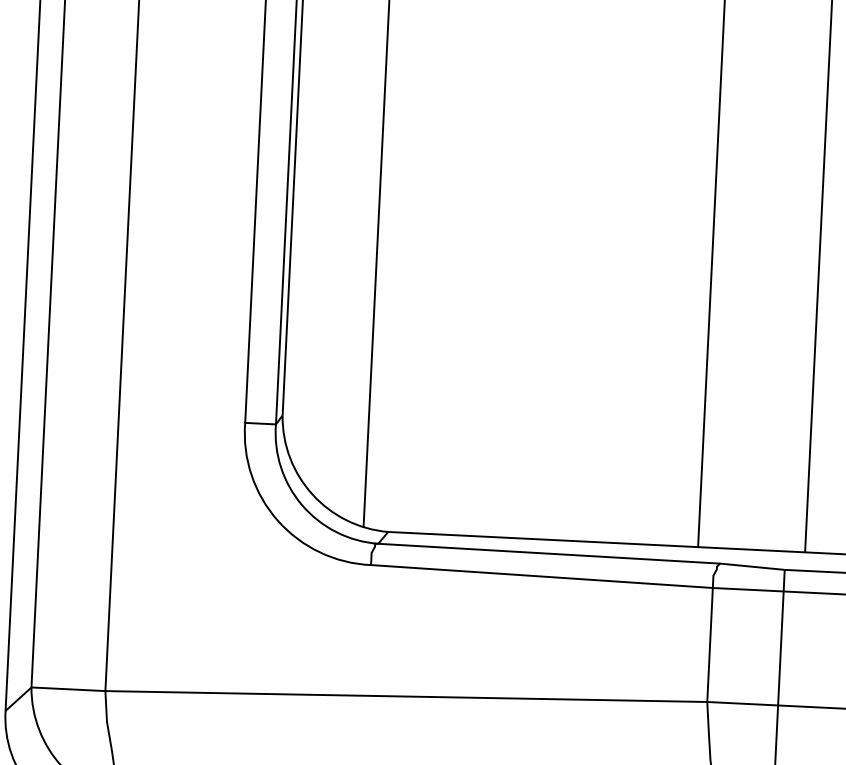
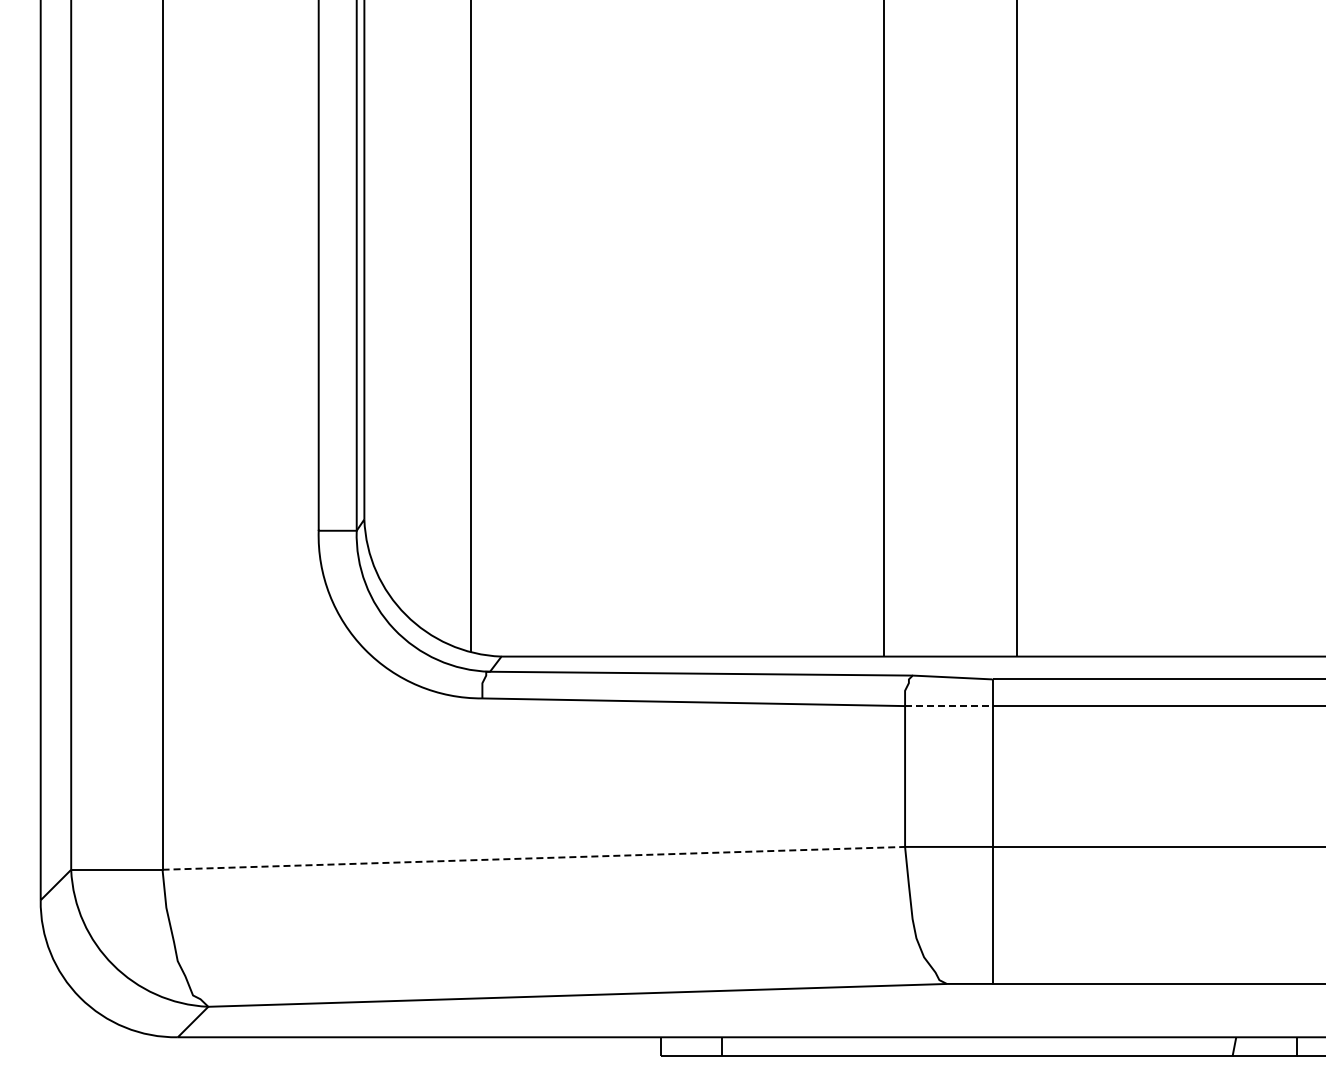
line: (747, 590) -> (948, 706), solid -> dashed
line: (406, 696) -> (534, 858), solid -> dashed

